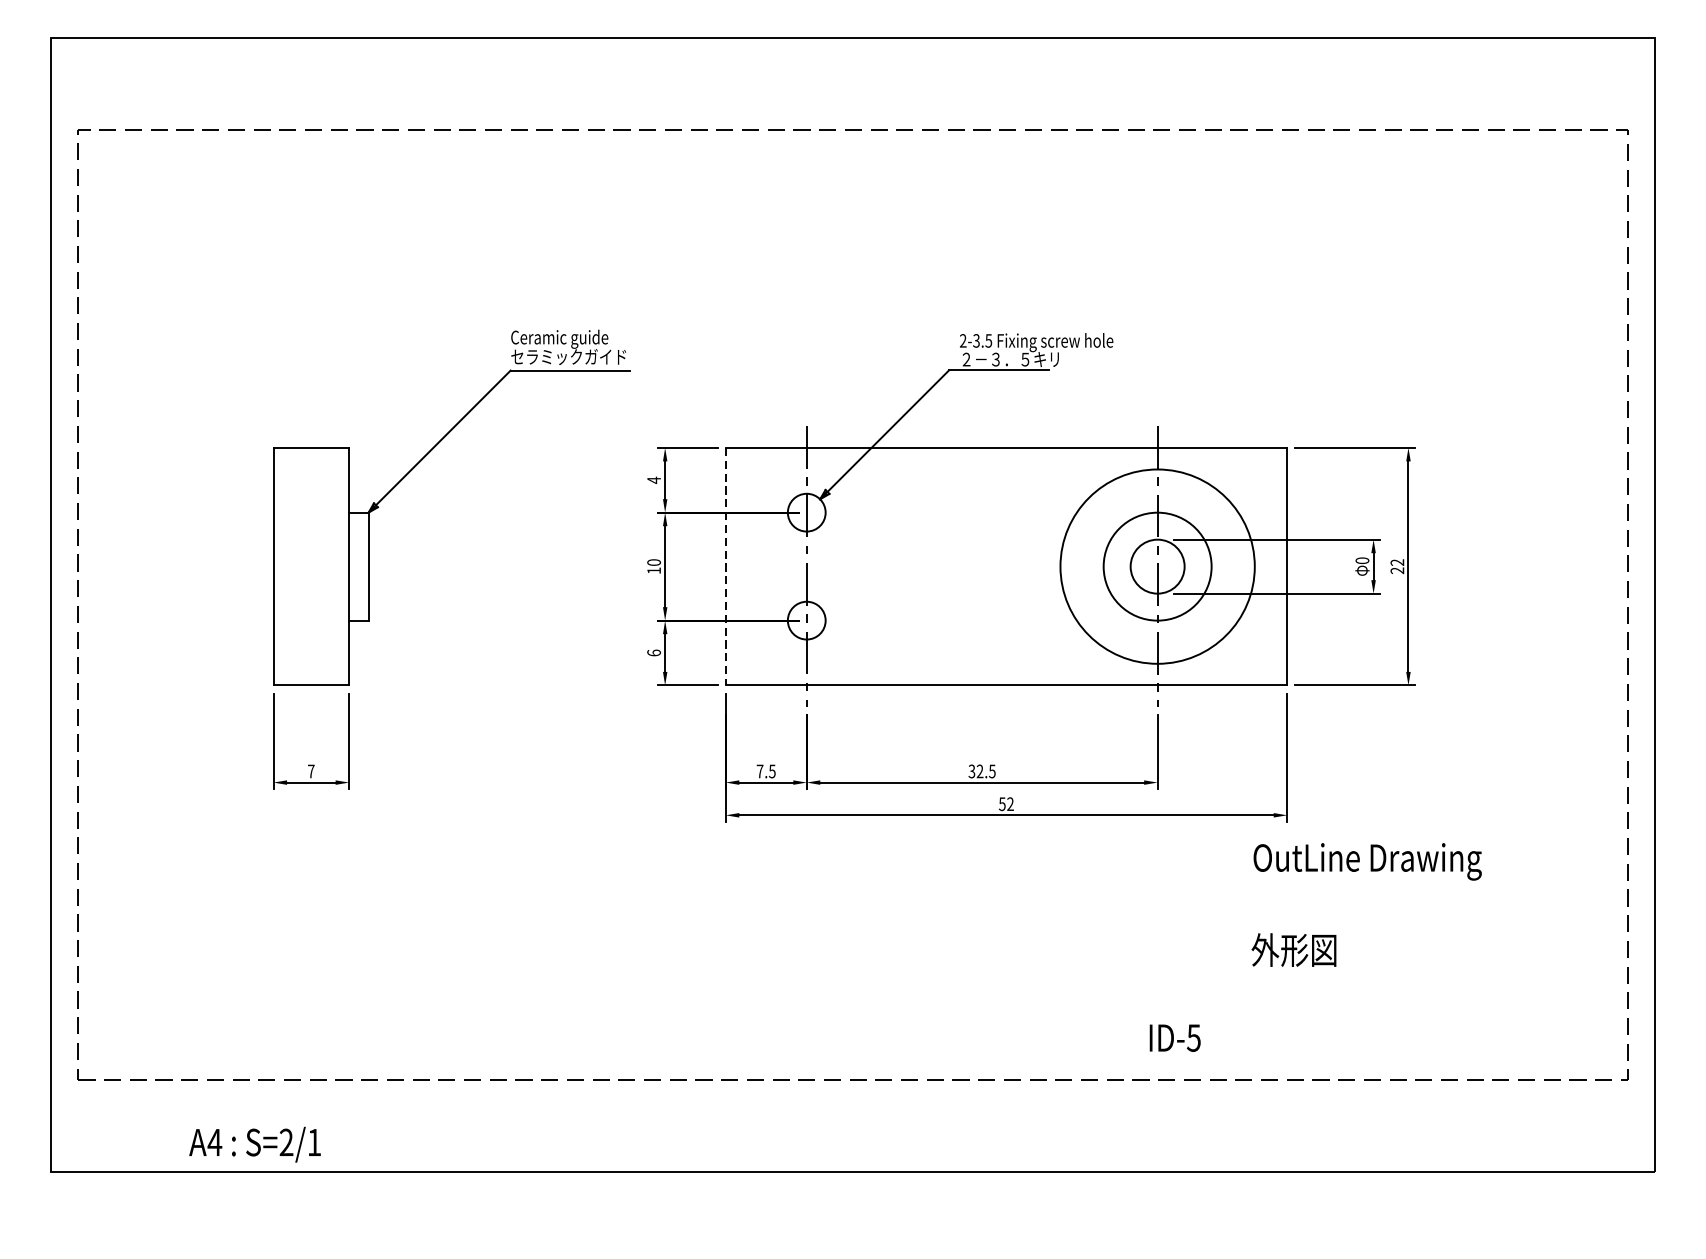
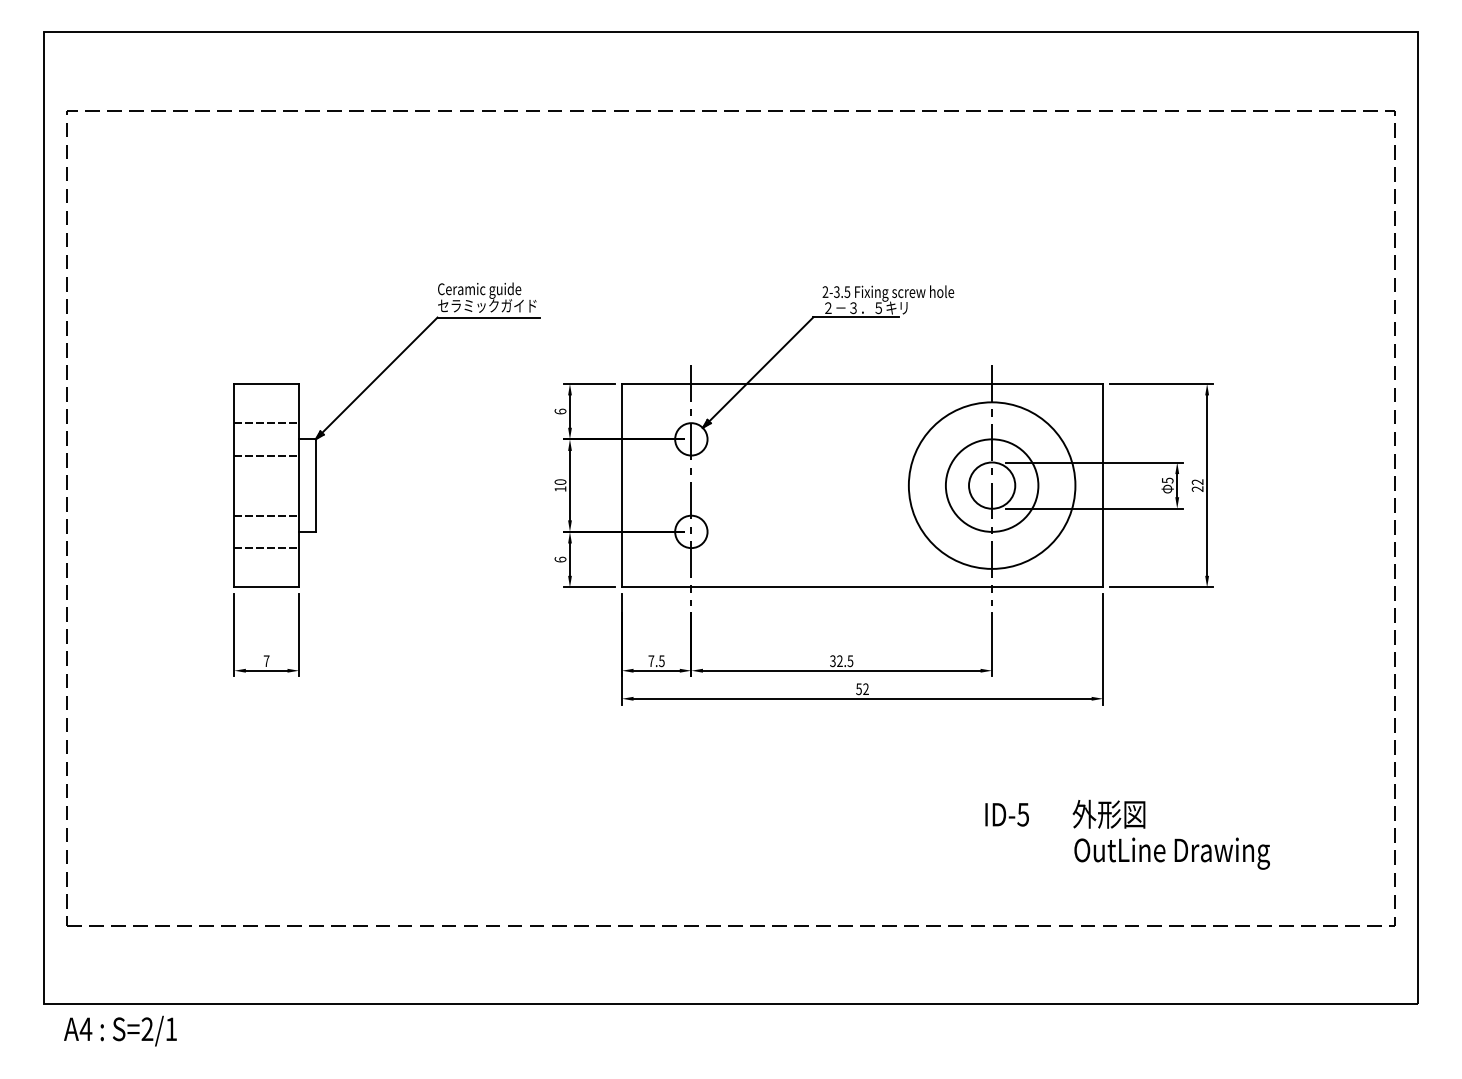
text: (654, 480) -> (560, 411), 4 -> 6
line: (311, 494) -> (266, 423), added
line: (311, 531) -> (266, 455), added
text: (1362, 560) -> (1167, 480), 0 -> 5
line: (725, 566) -> (621, 485), dashed -> solid
line: (311, 601) -> (266, 515), added
line: (311, 639) -> (266, 548), added
text: (1366, 861) -> (1171, 853), moved
text: (1174, 1037) -> (1006, 814), moved
text: (255, 1143) -> (120, 1030), moved

